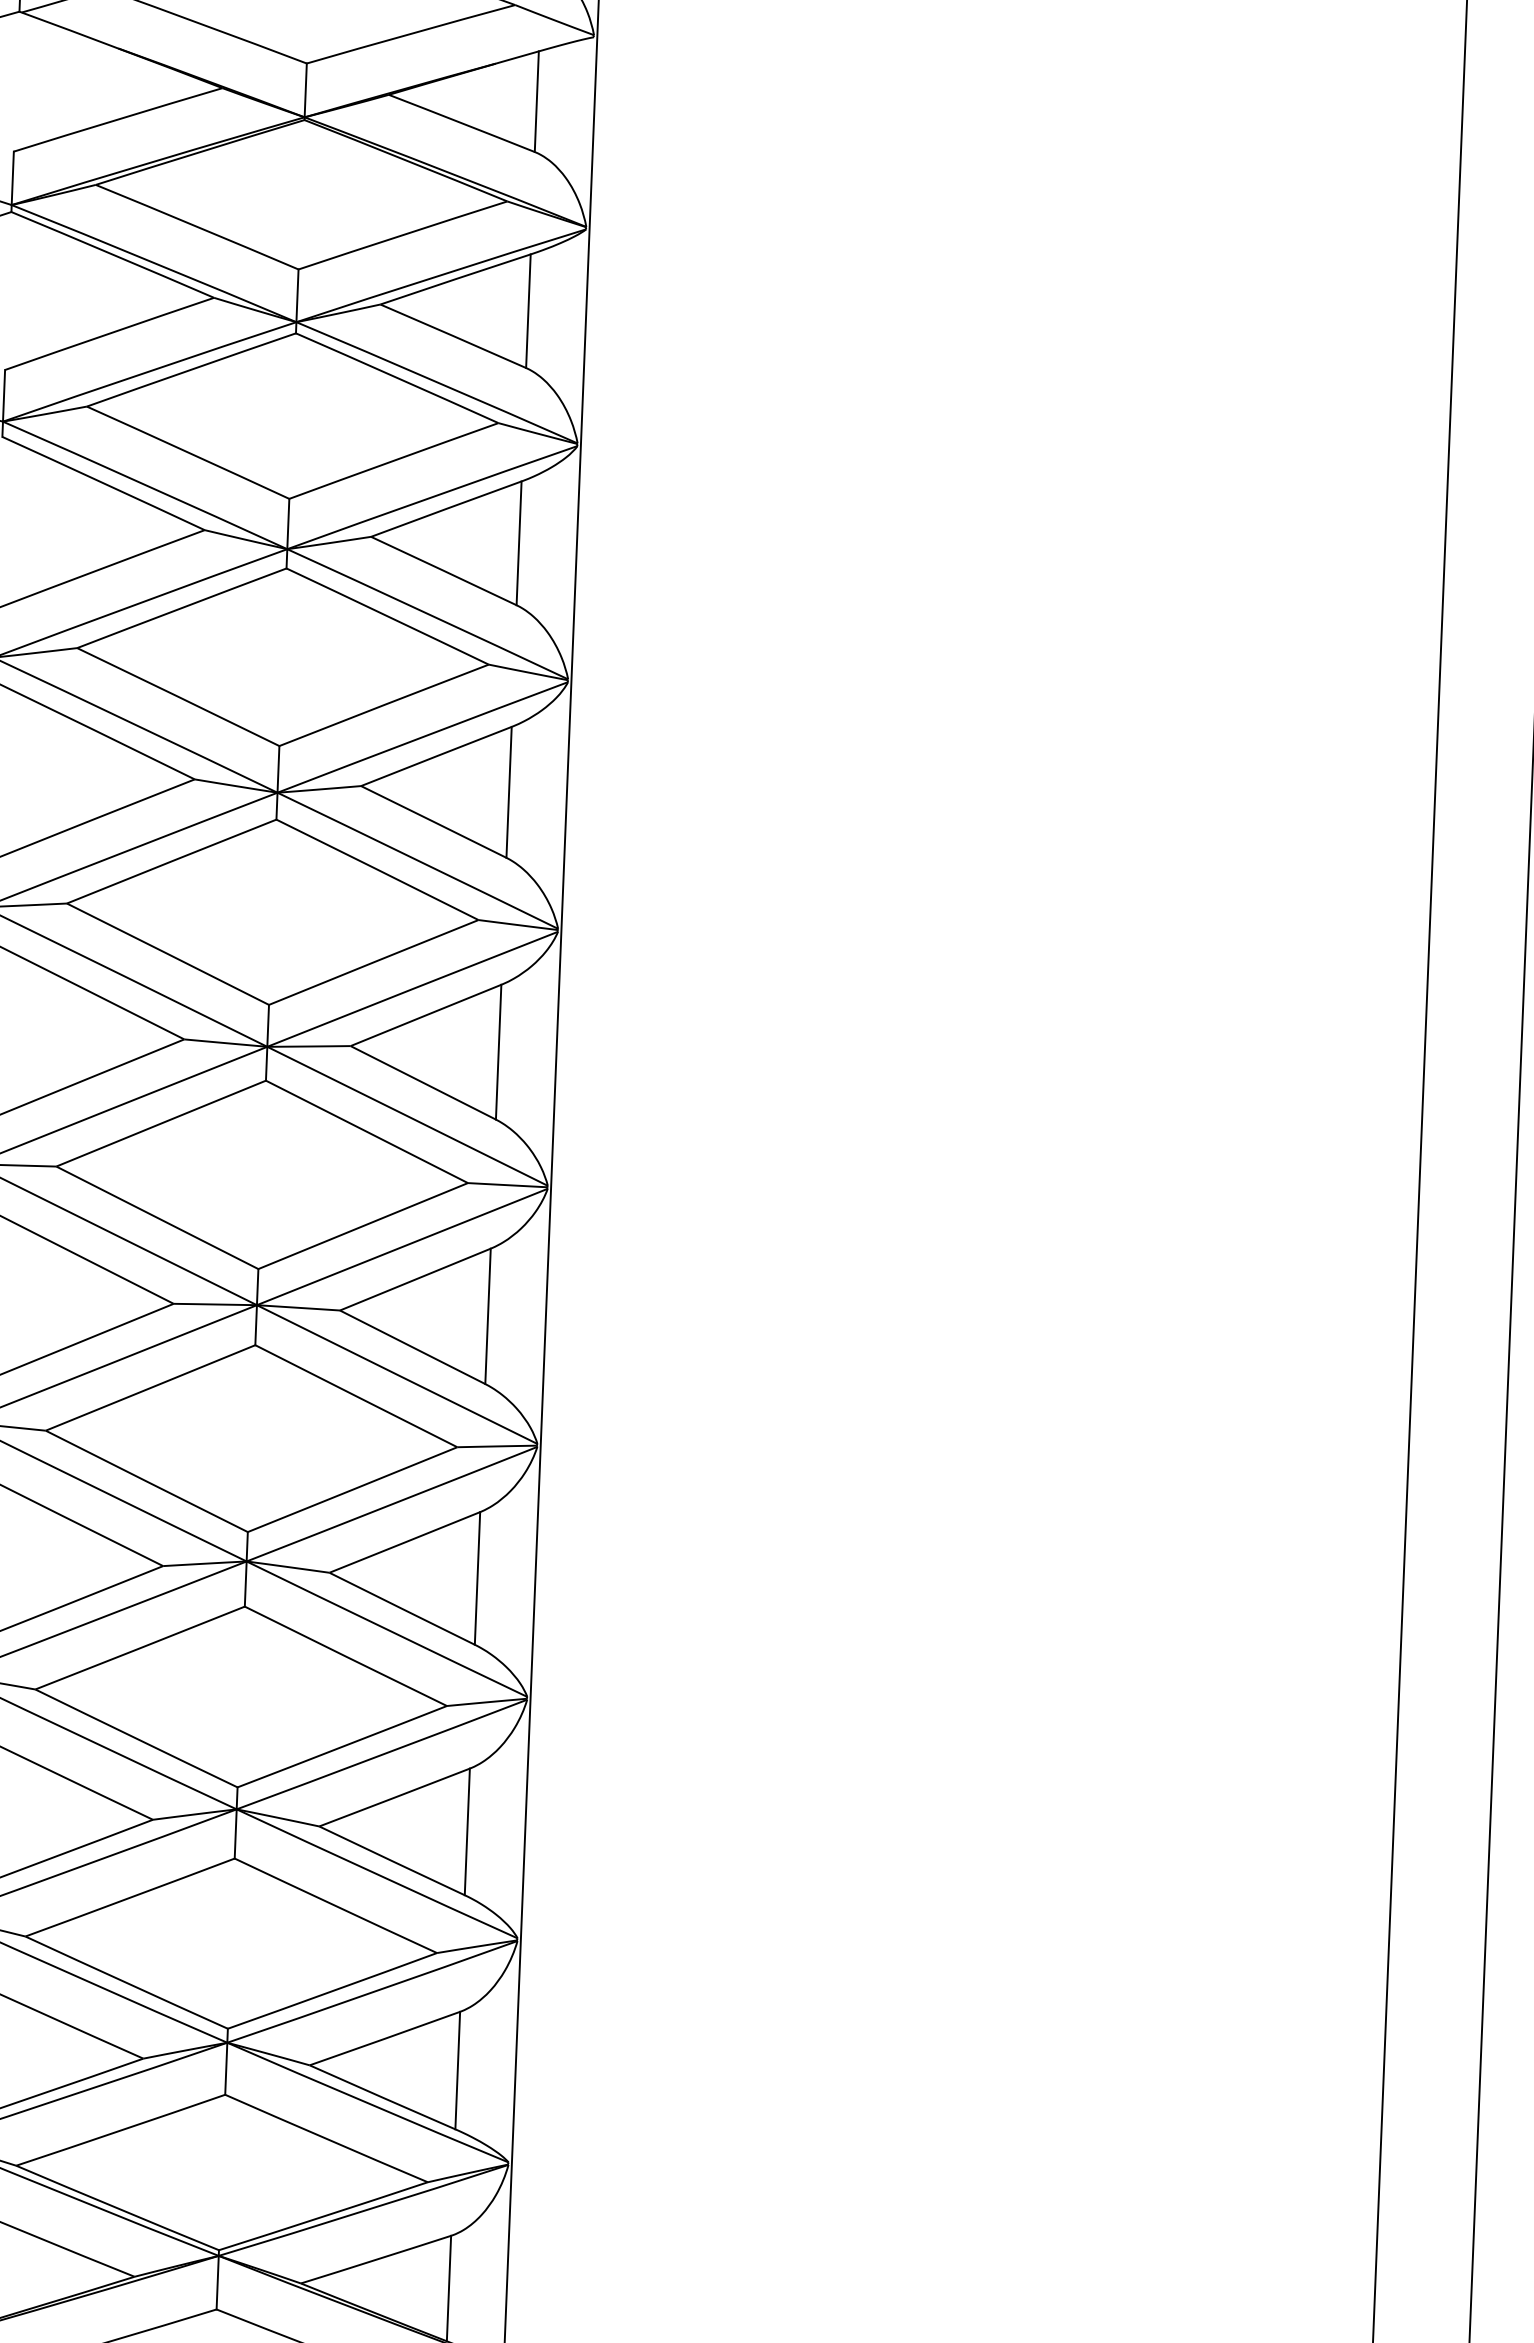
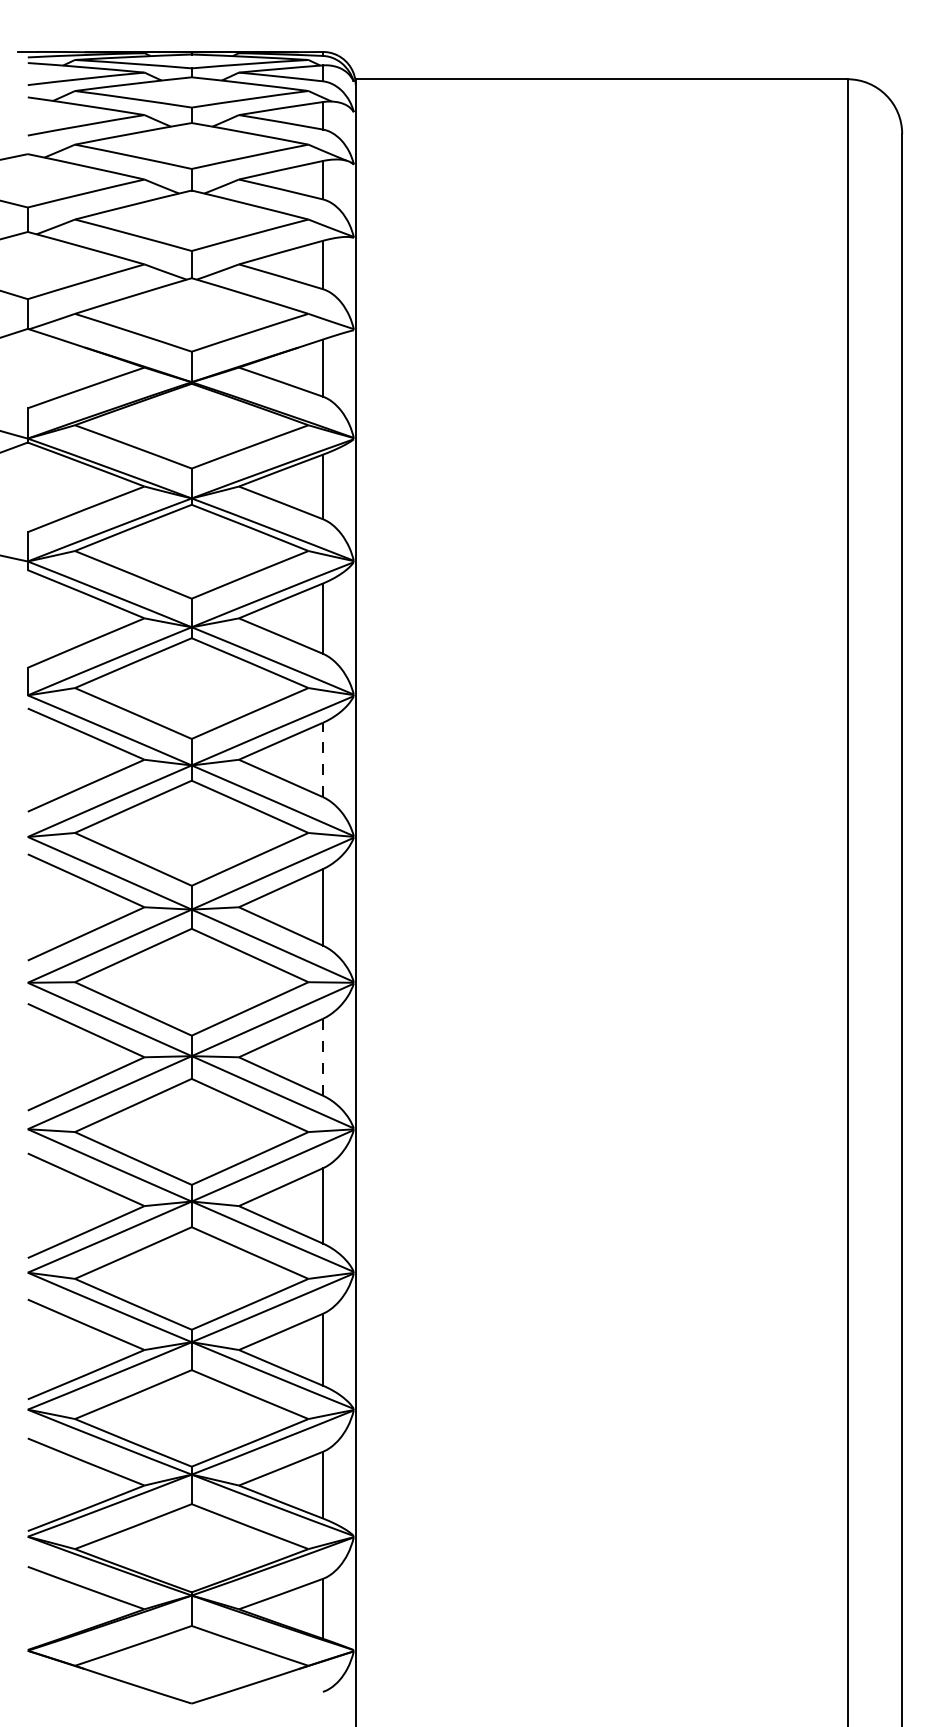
line: (508, 791) -> (322, 759), solid -> dashed
line: (487, 1315) -> (322, 1056), solid -> dashed

